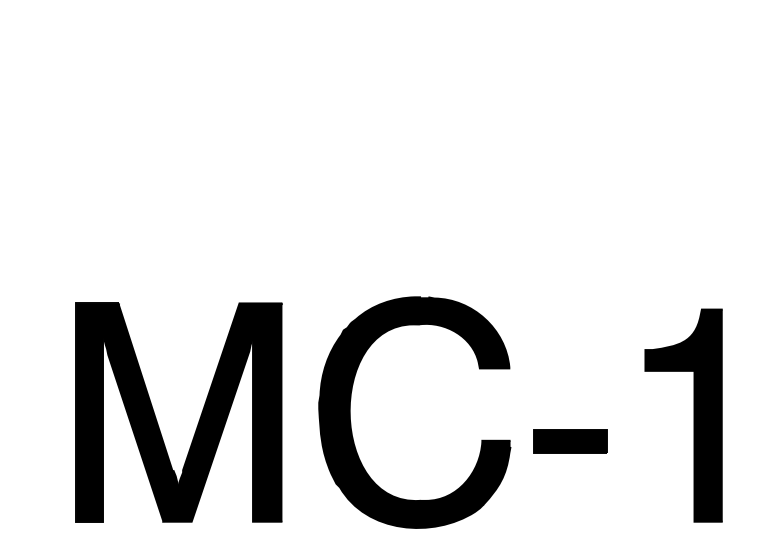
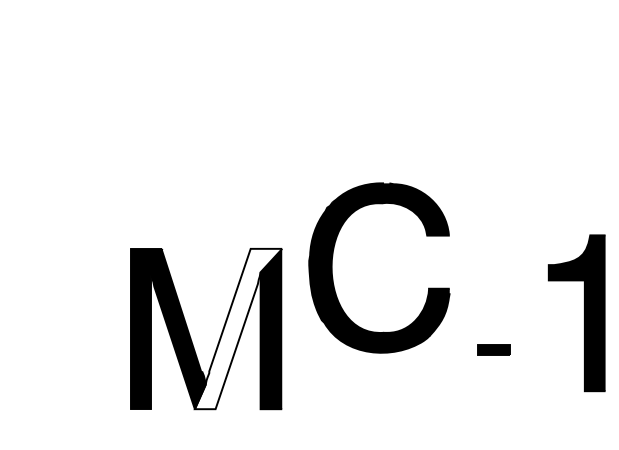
fill: (222, 411) -> (238, 328), removed
part: (350, 411) -> (332, 267), moved
part: (694, 415) -> (584, 313), moved
part: (570, 441) -> (493, 350), size x0.6

